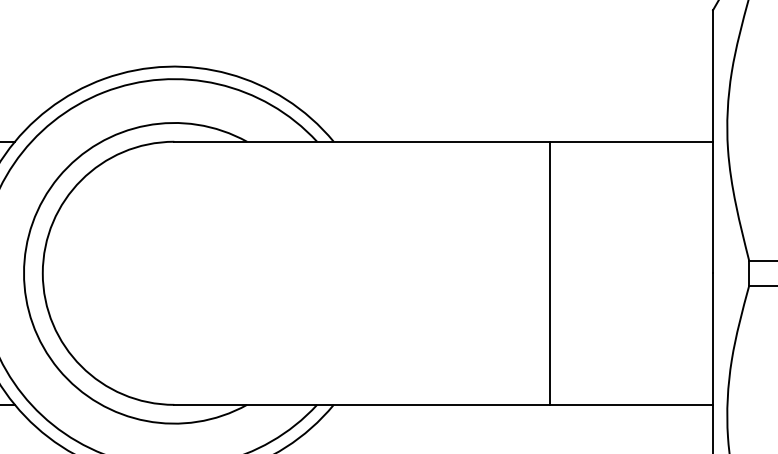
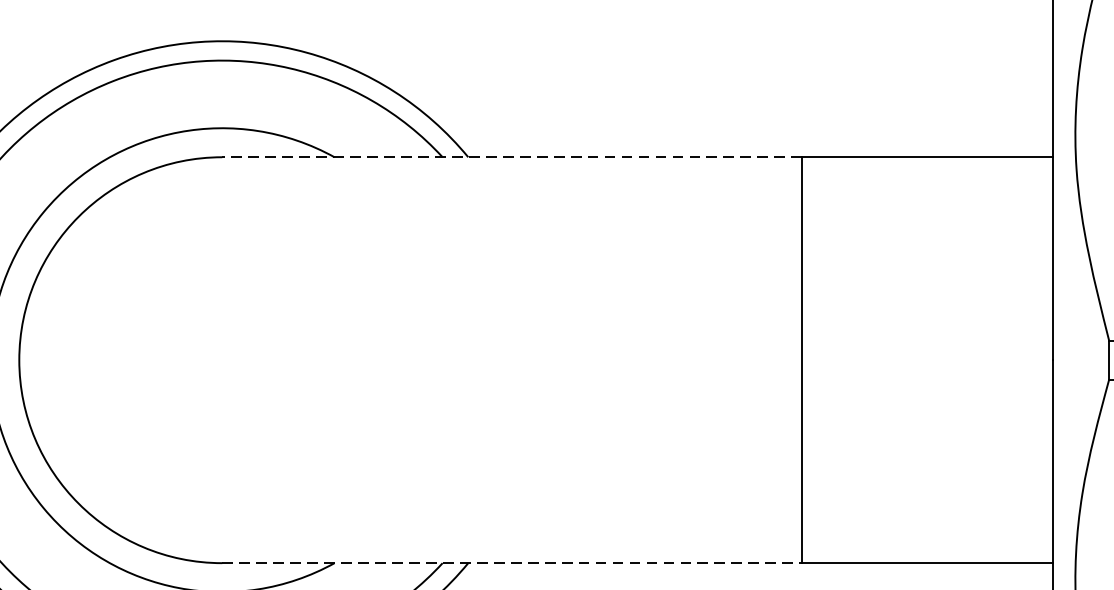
line: (362, 141) -> (512, 156), solid -> dashed
line: (362, 404) -> (512, 562), solid -> dashed

